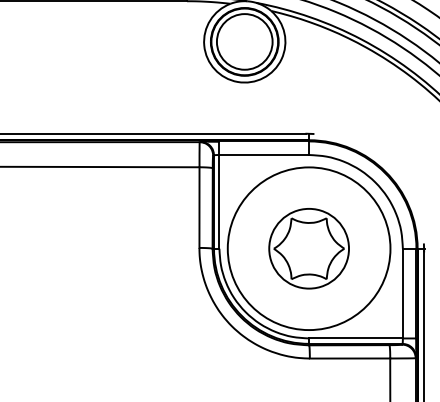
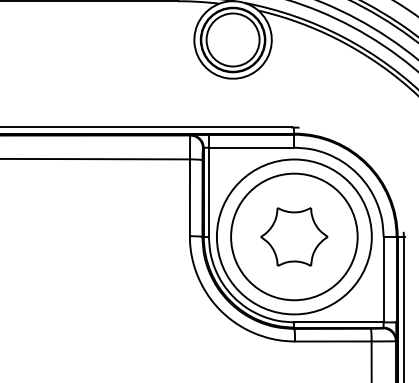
circle: (309, 248) -> (294, 236), size x1.67

